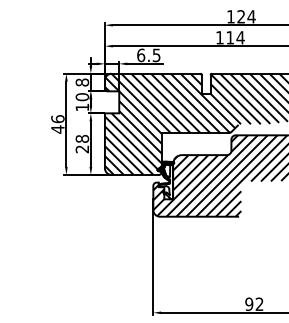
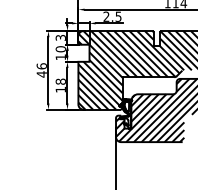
text: (141, 55) -> (106, 16), 6.5 -> 2.5
text: (82, 82) -> (60, 37), 8 -> 3
text: (81, 149) -> (60, 89), 28 -> 18

